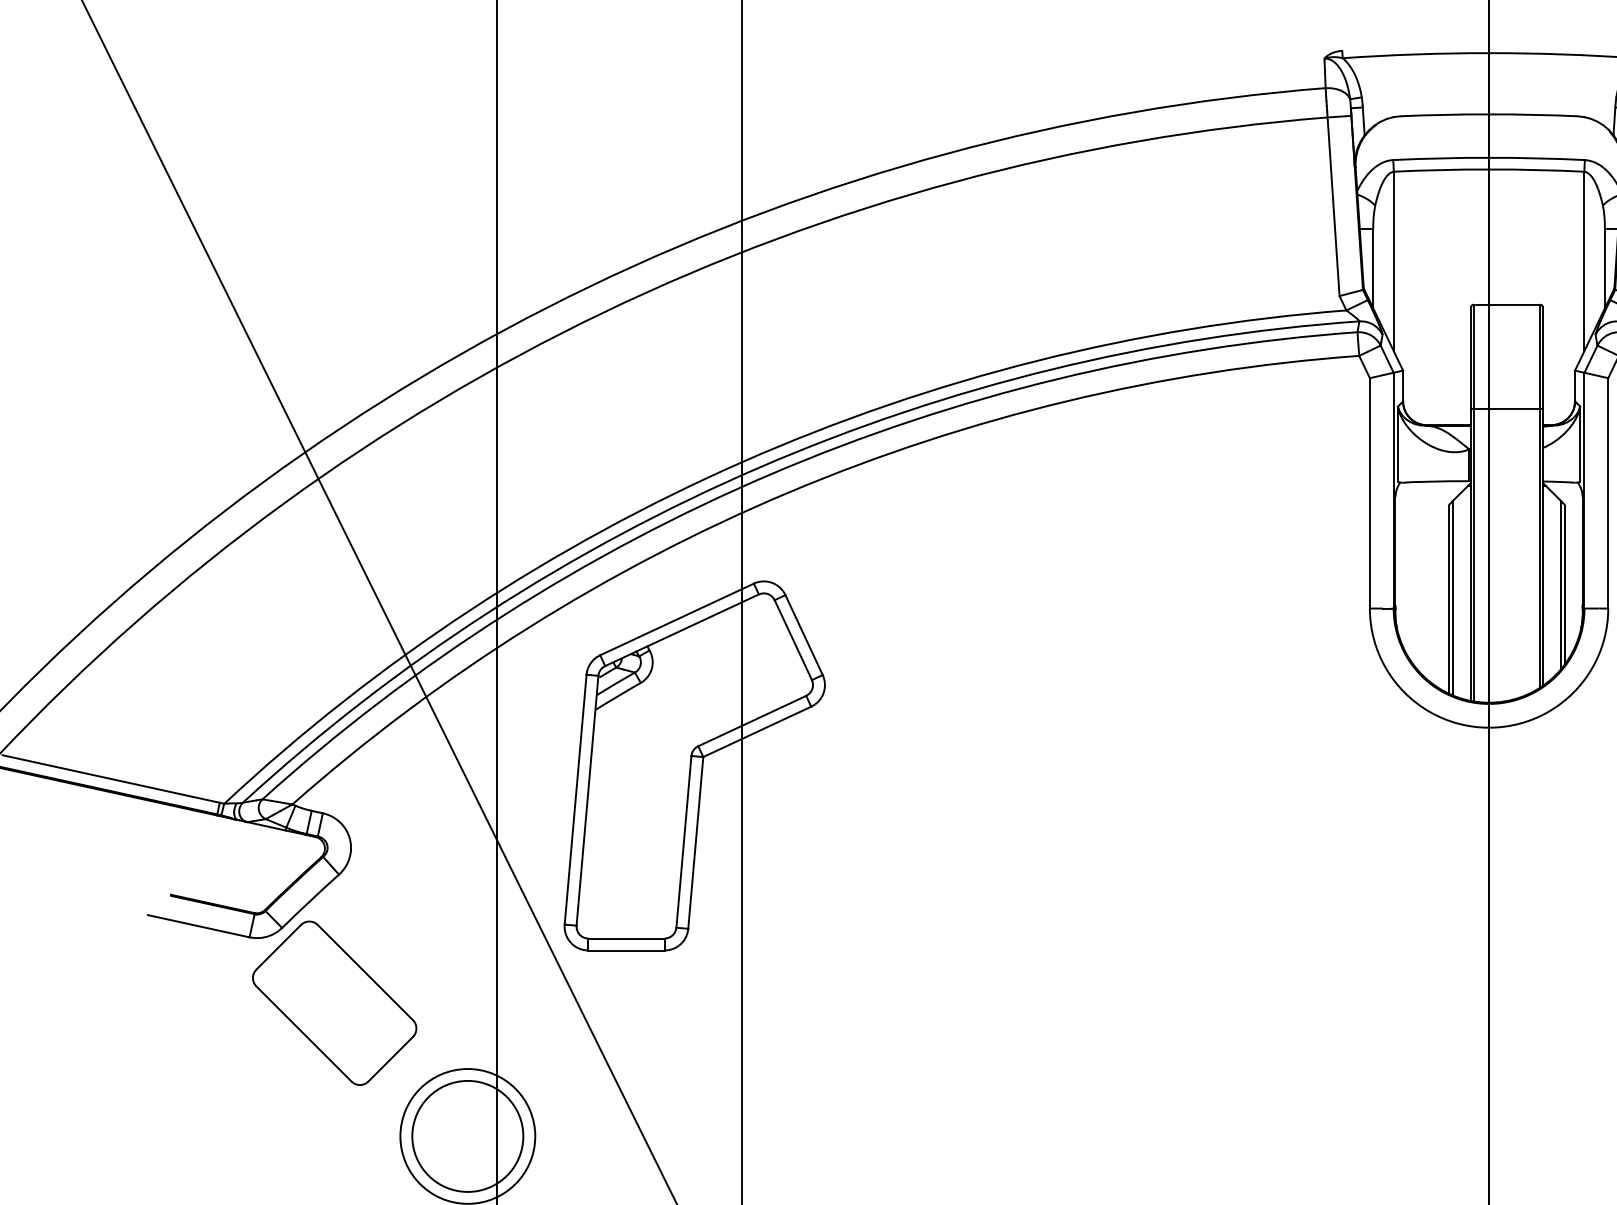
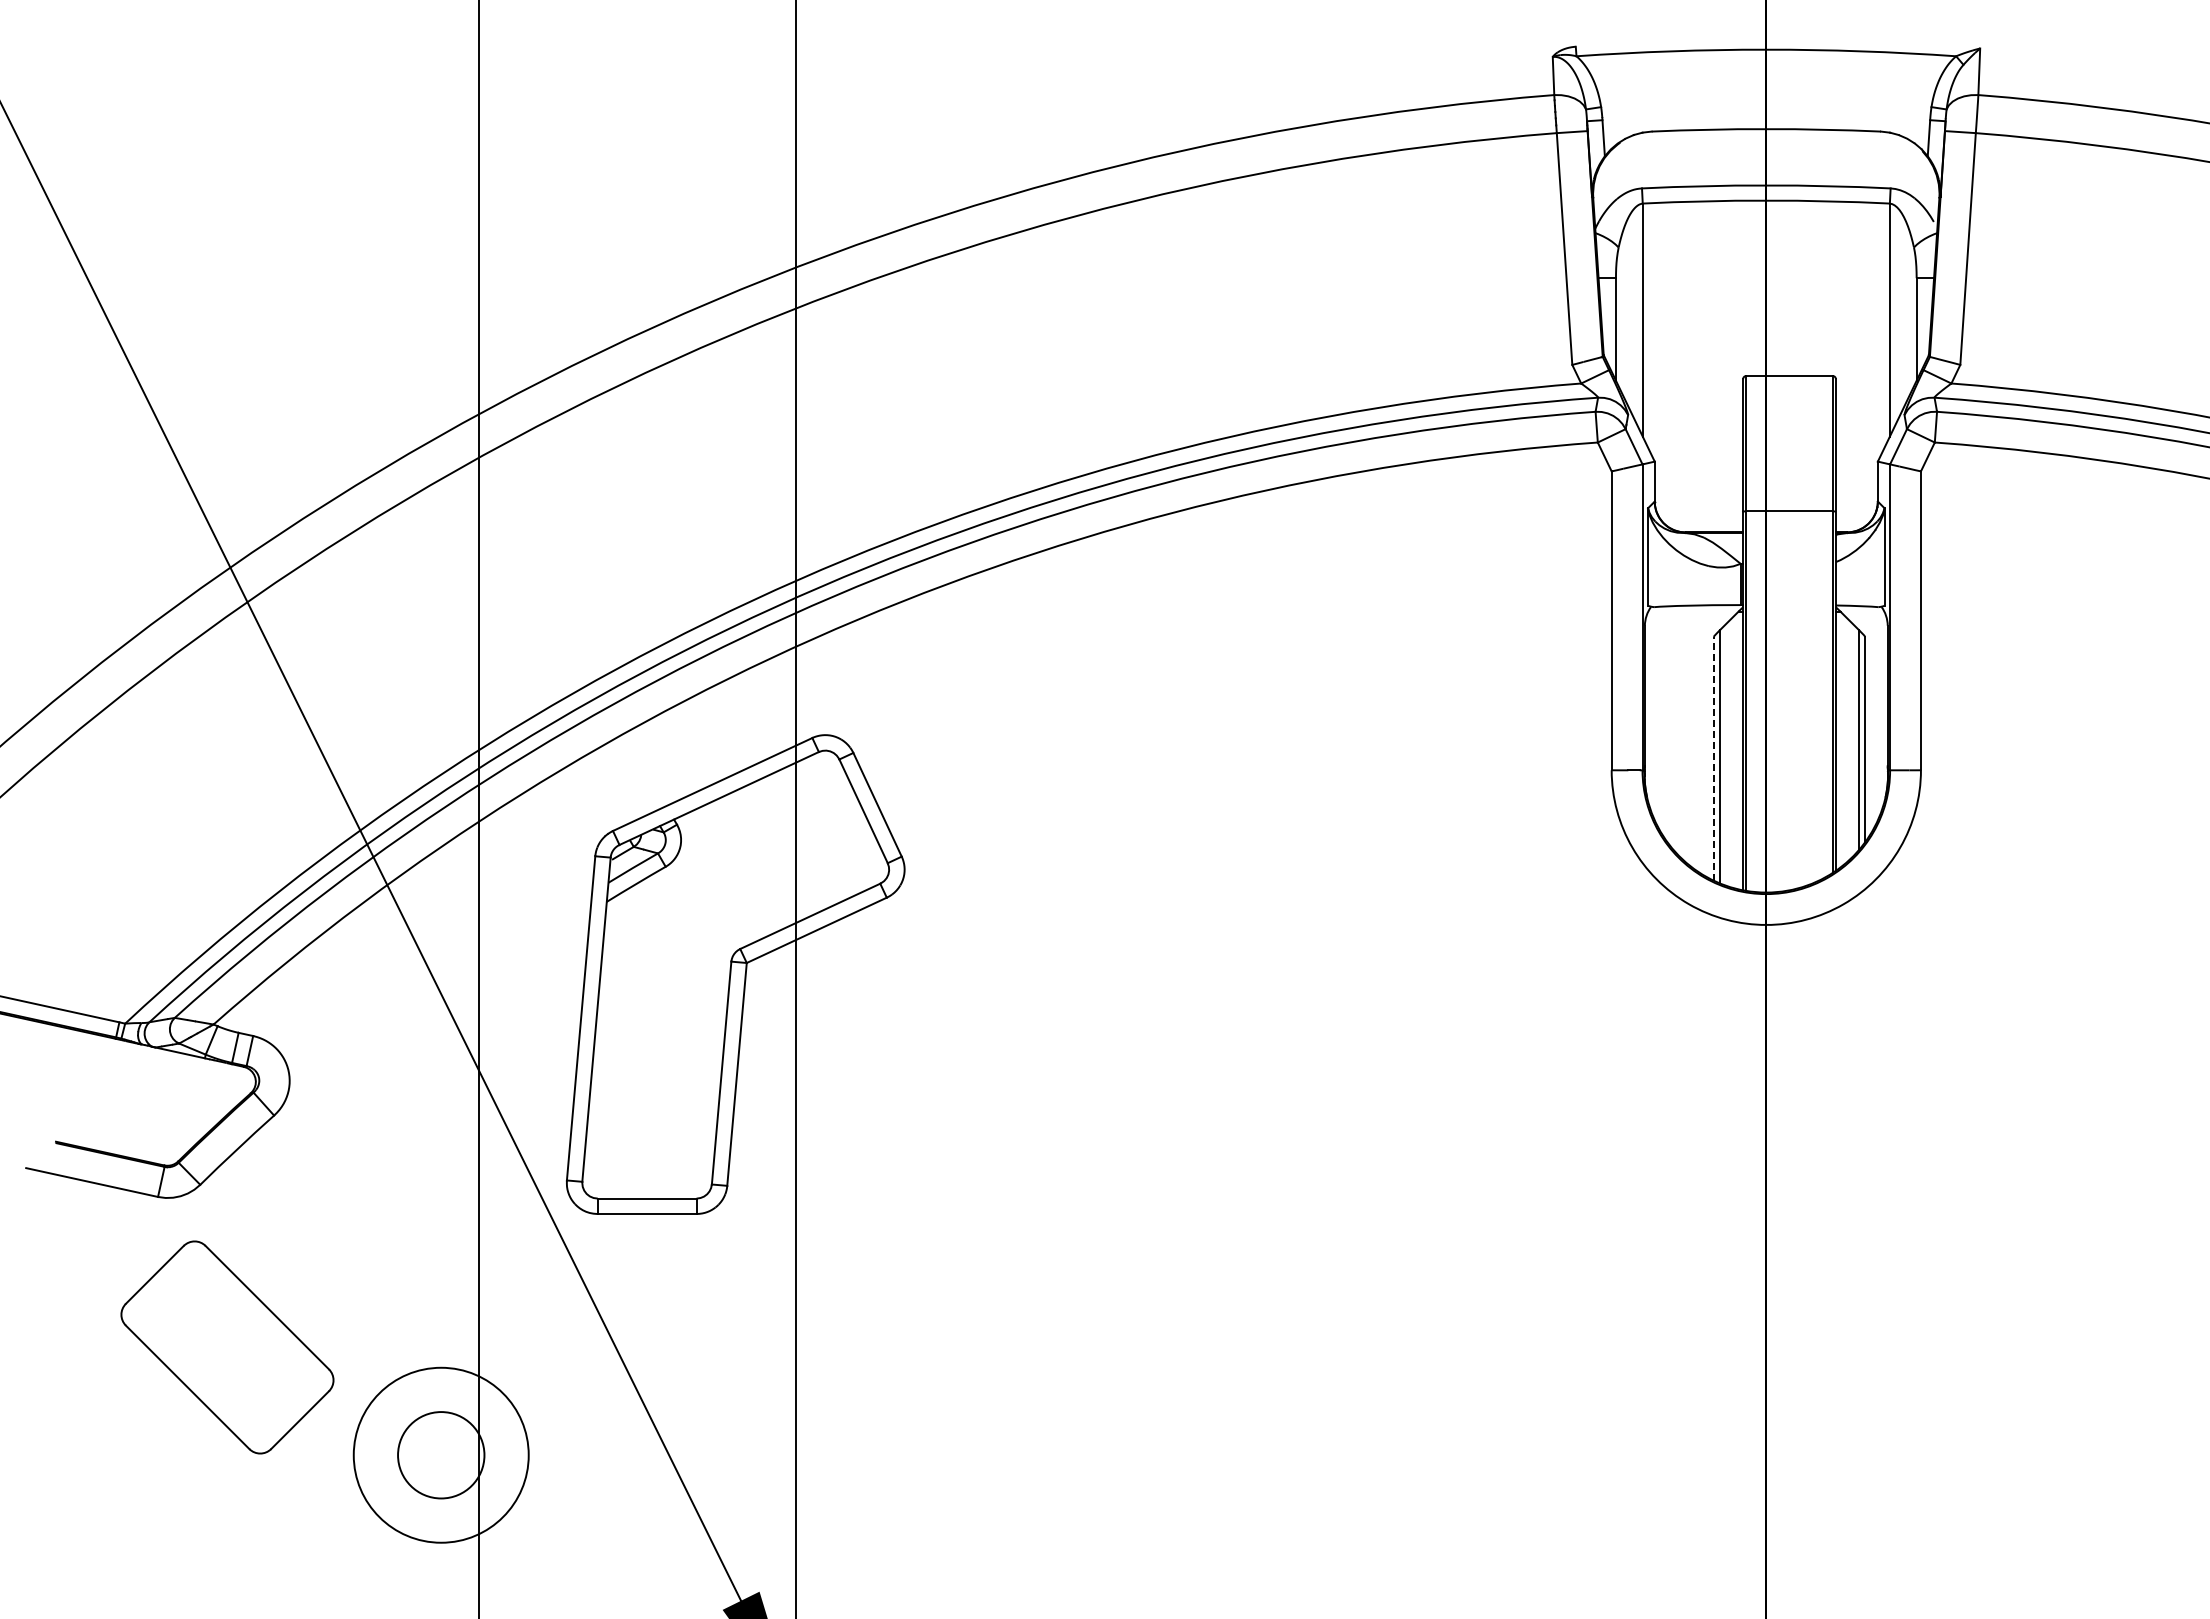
line: (1448, 599) -> (1713, 758), solid -> dashed
part: (334, 1003) -> (227, 1347), moved
circle: (468, 1136) -> (441, 1455), size x0.6

